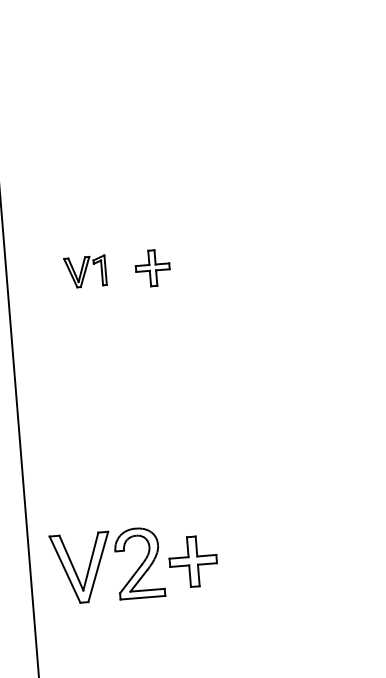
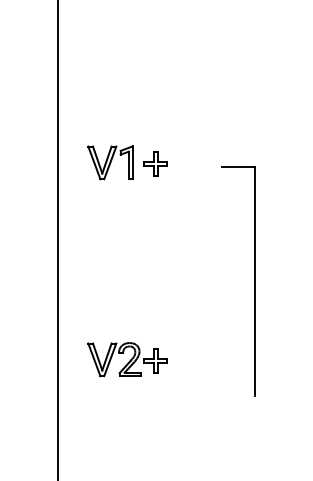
part: (85, 271) -> (110, 162), size x1.67
part: (314, 431) -> (254, 281), added
part: (134, 563) -> (127, 359), size x0.71

